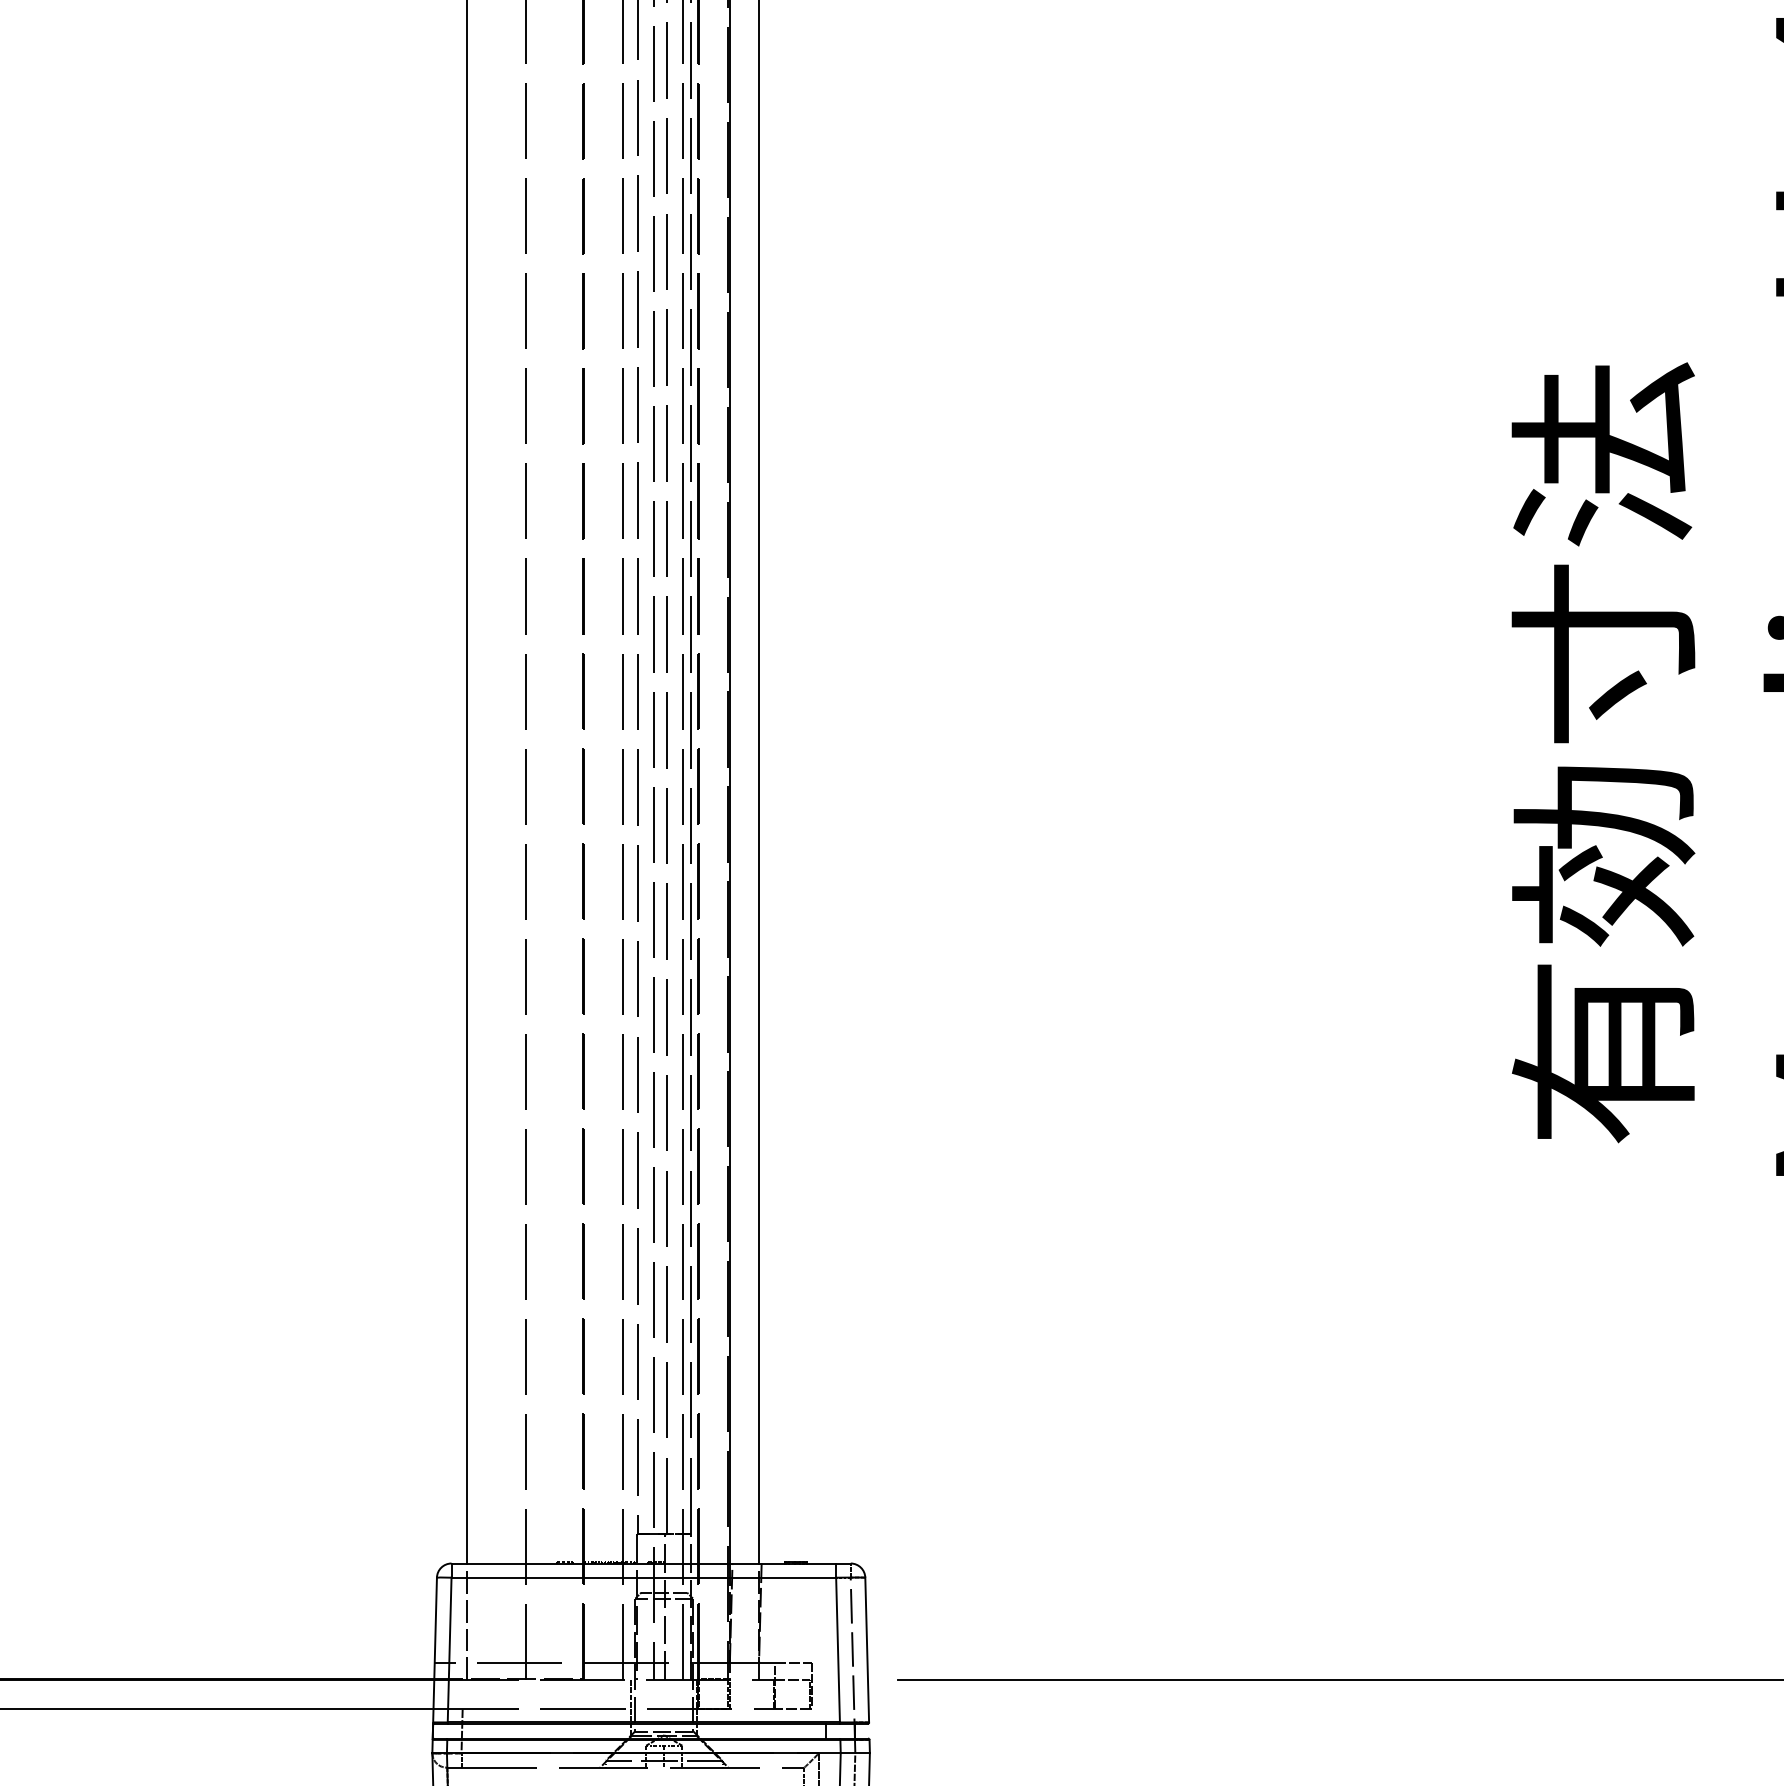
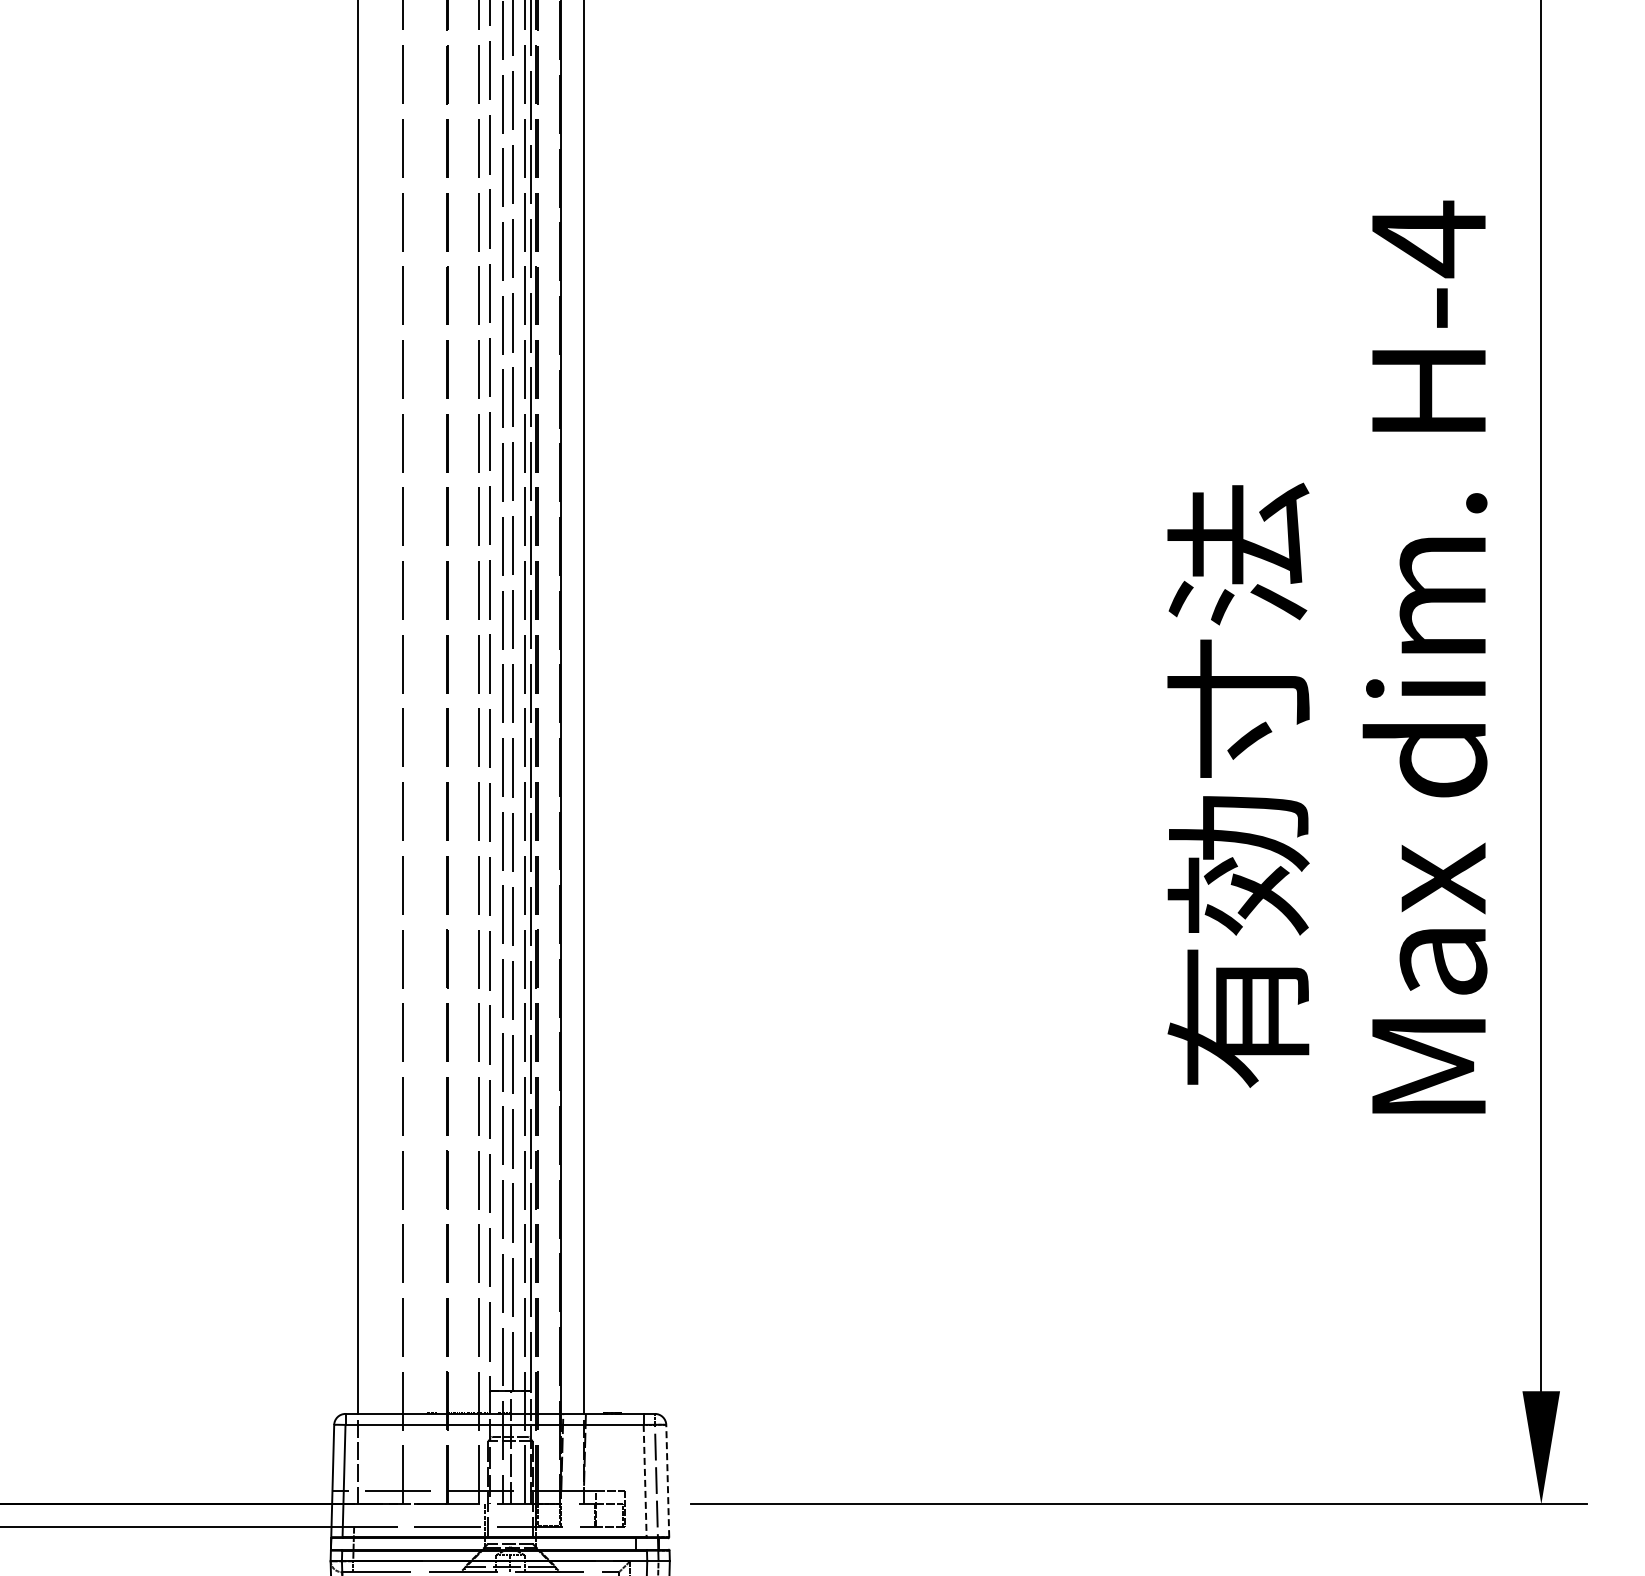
line: (866, 1649) -> (667, 1480), solid -> dashed
line: (838, 1650) -> (645, 1481), solid -> dashed

